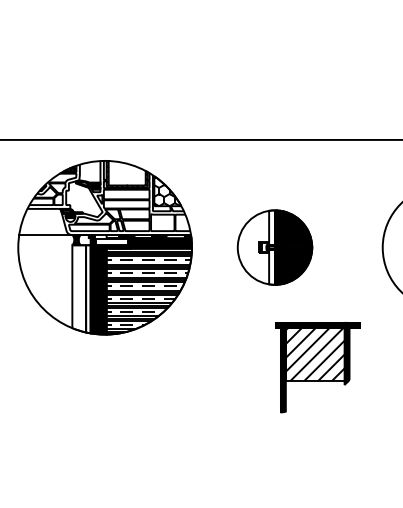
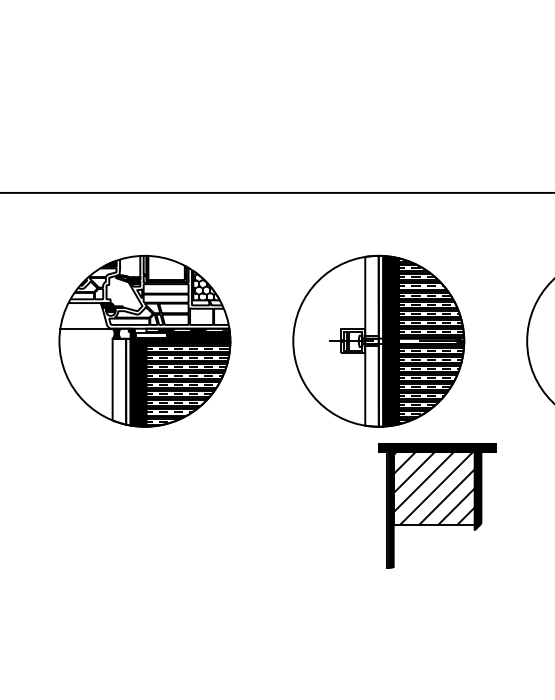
part: (105, 247) -> (145, 341), size x0.71
part: (274, 247) -> (378, 341), size x1.67

